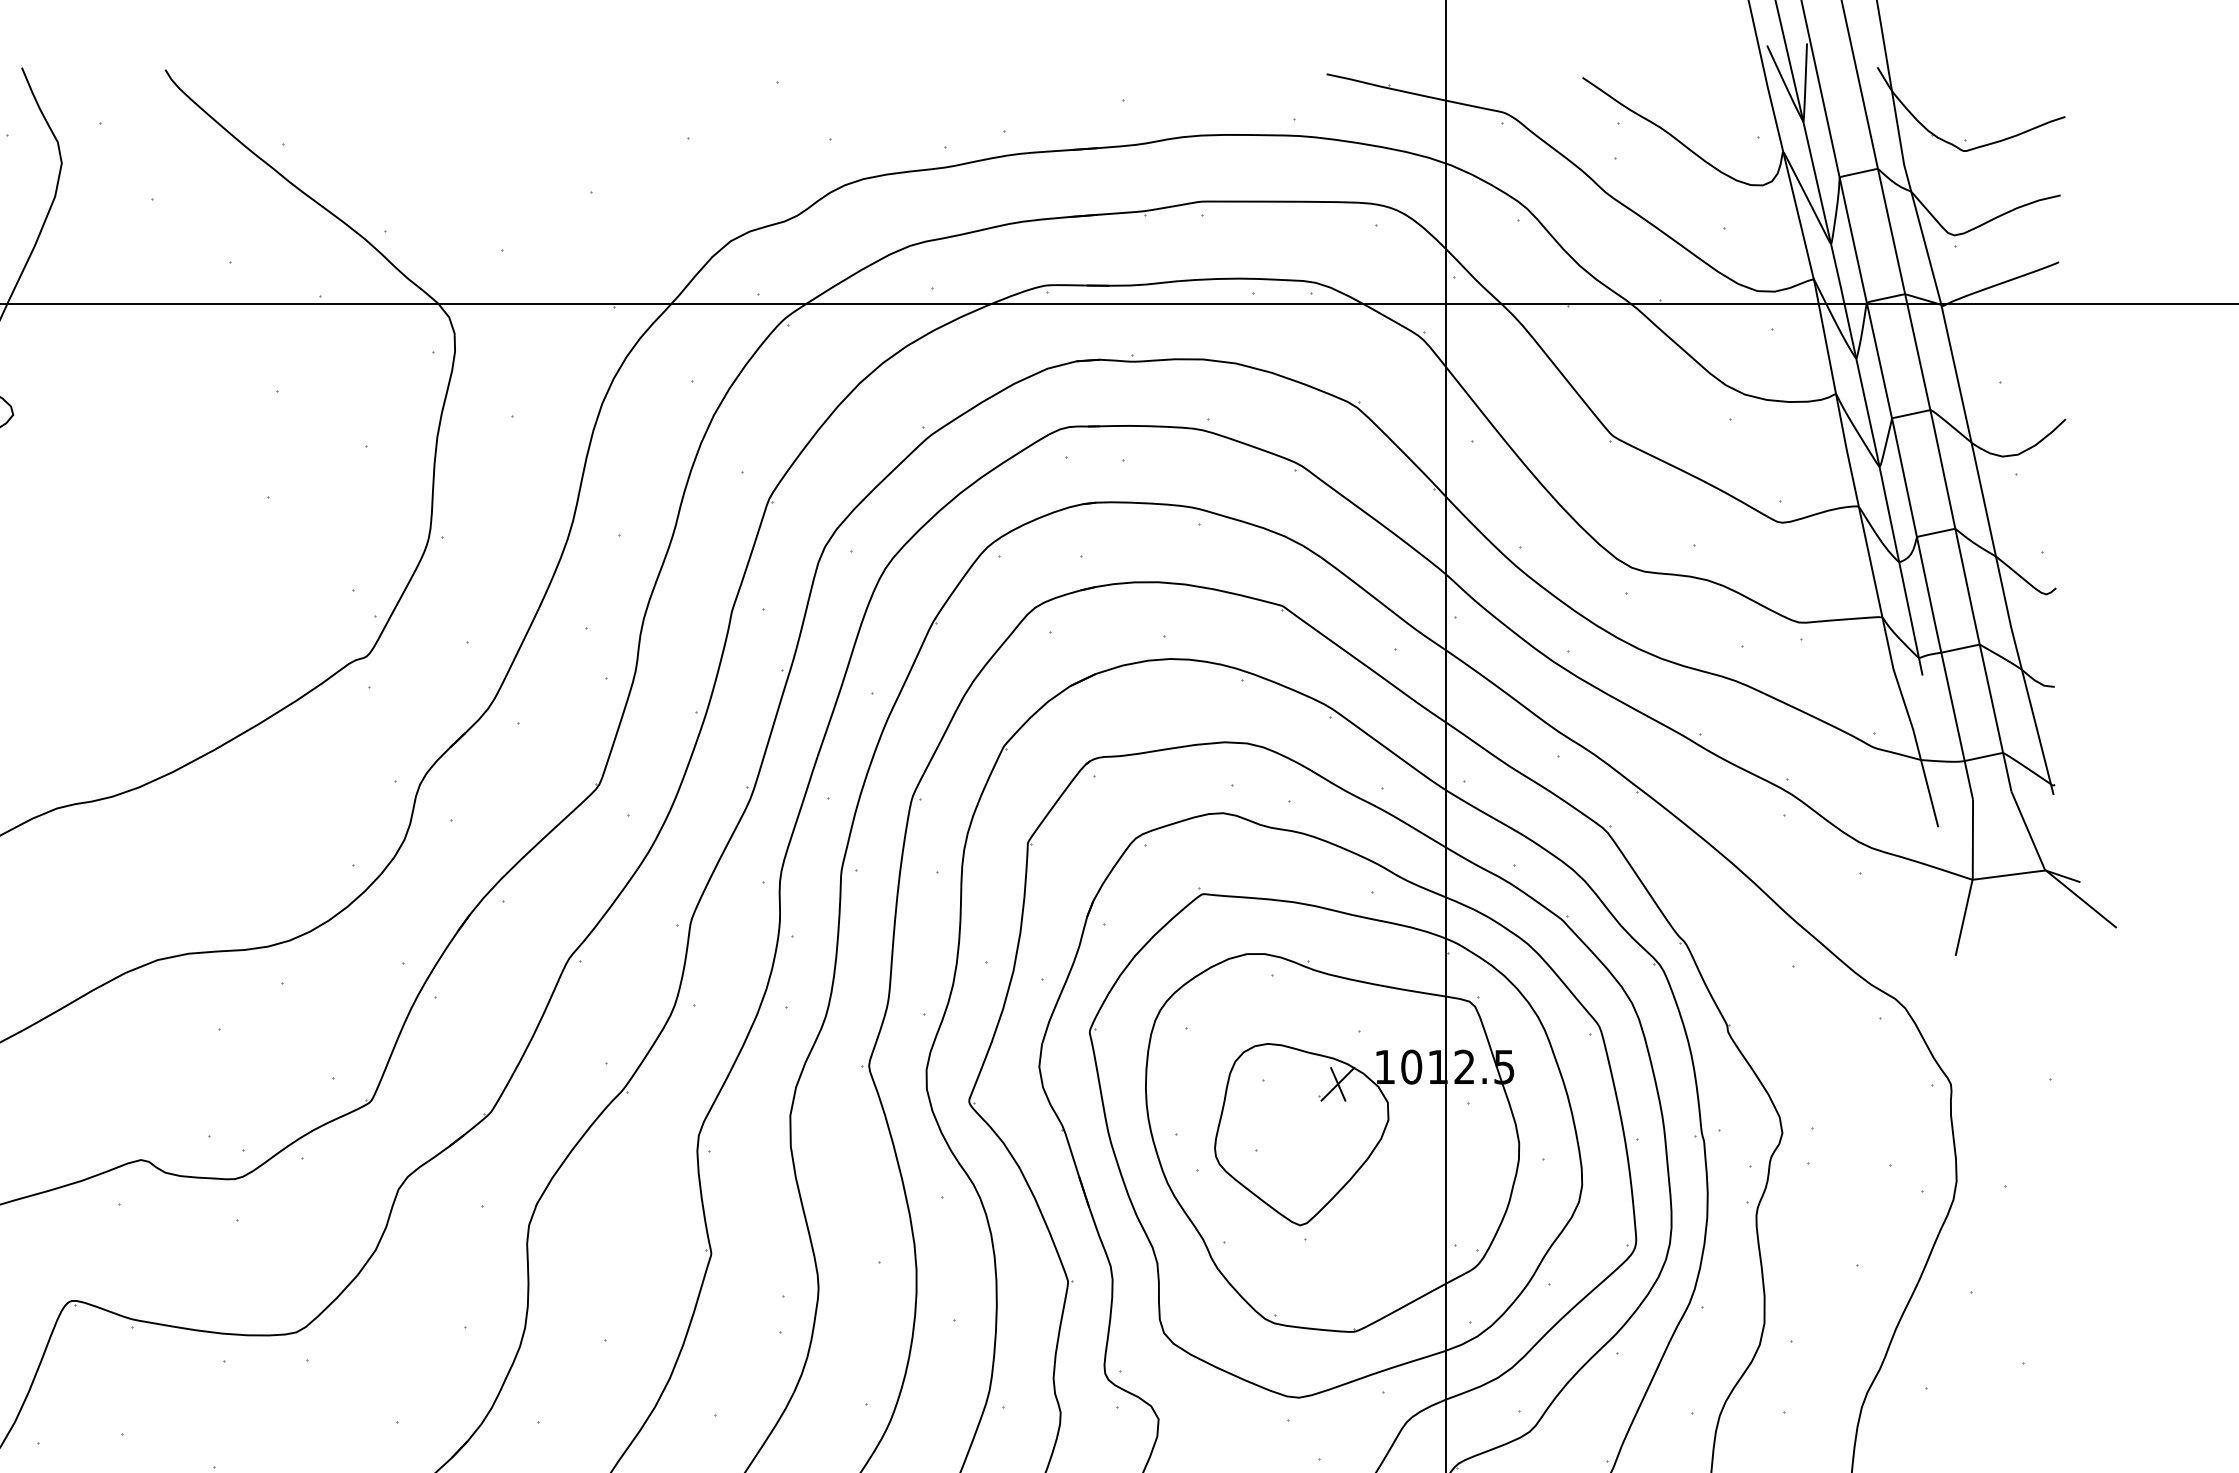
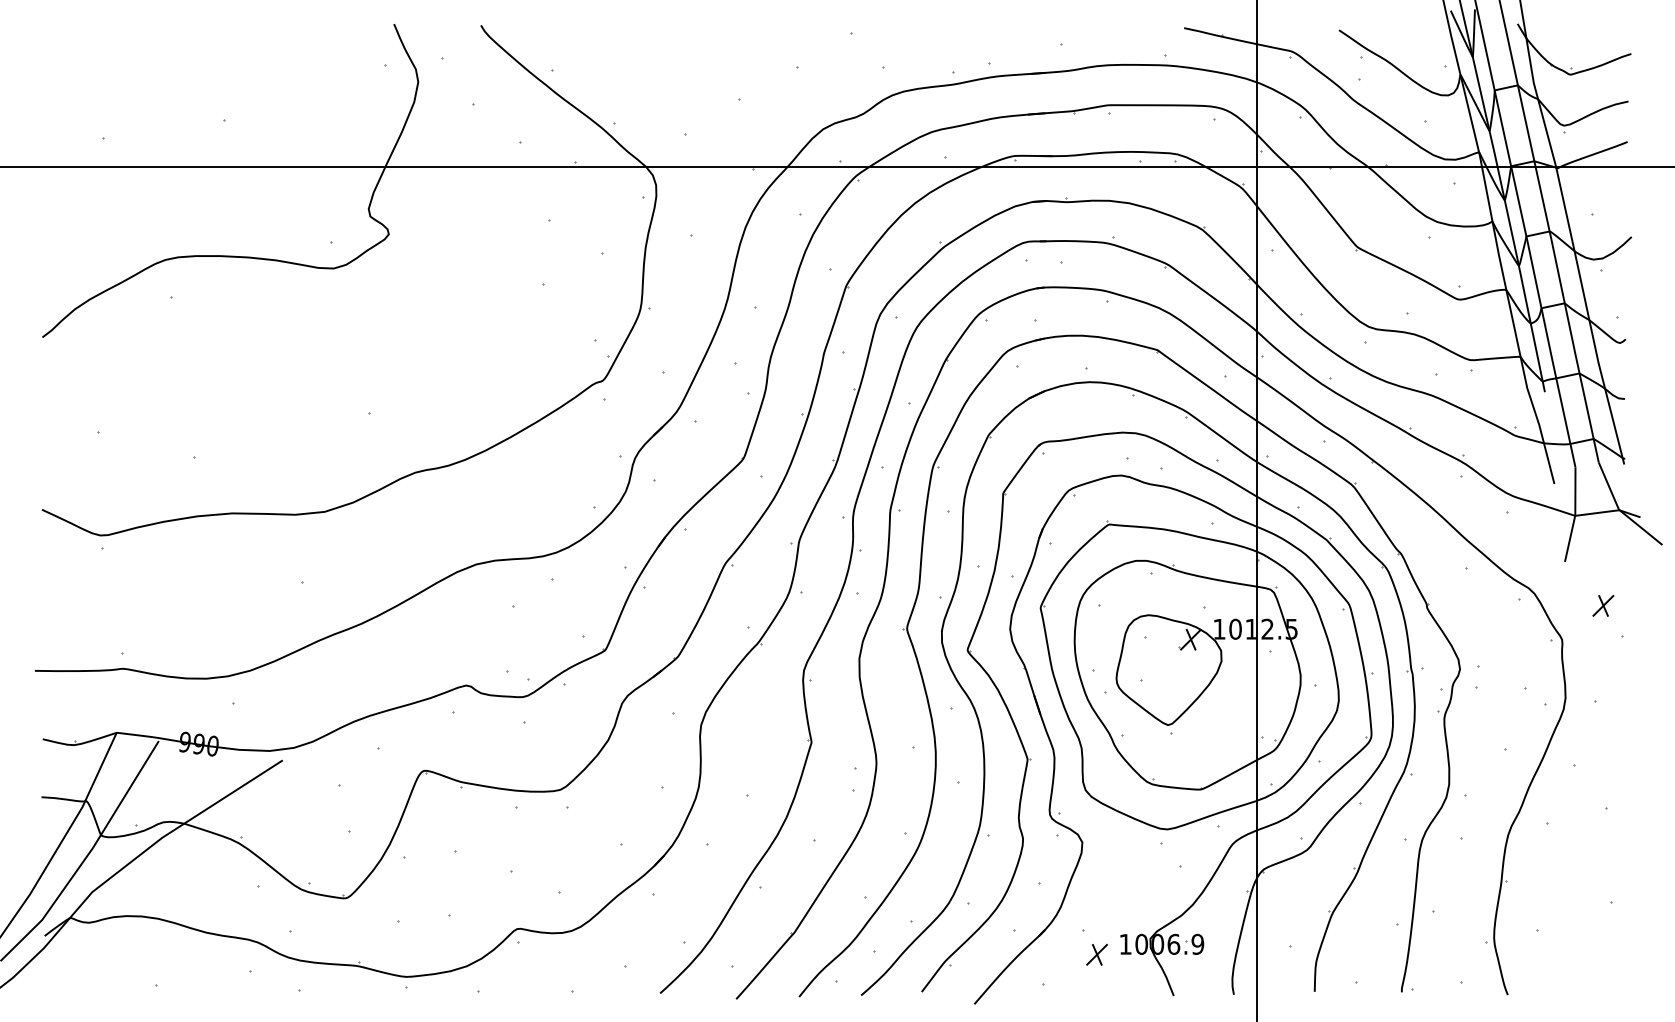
part: (2019, 1027) -> (1603, 605), added

